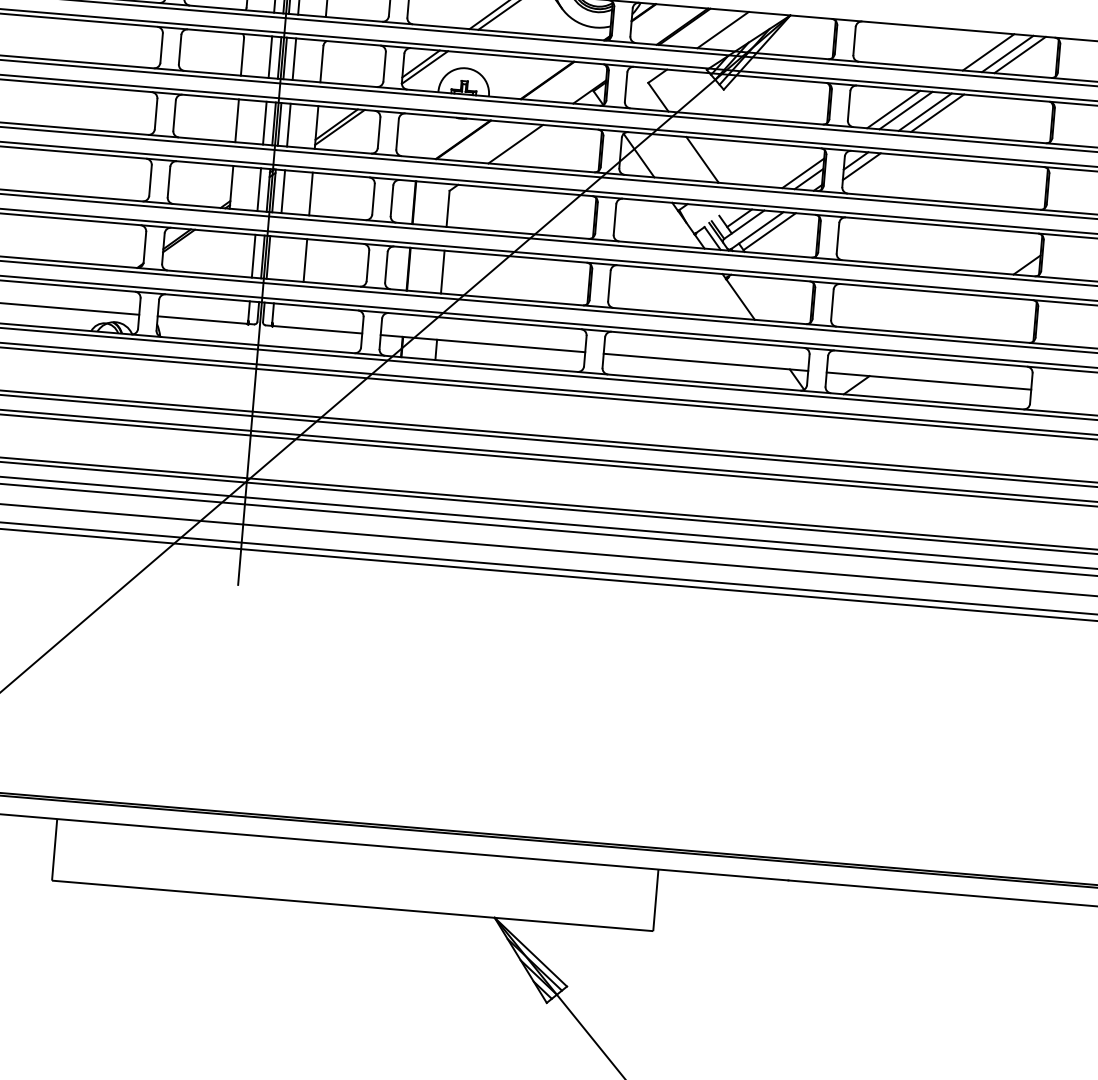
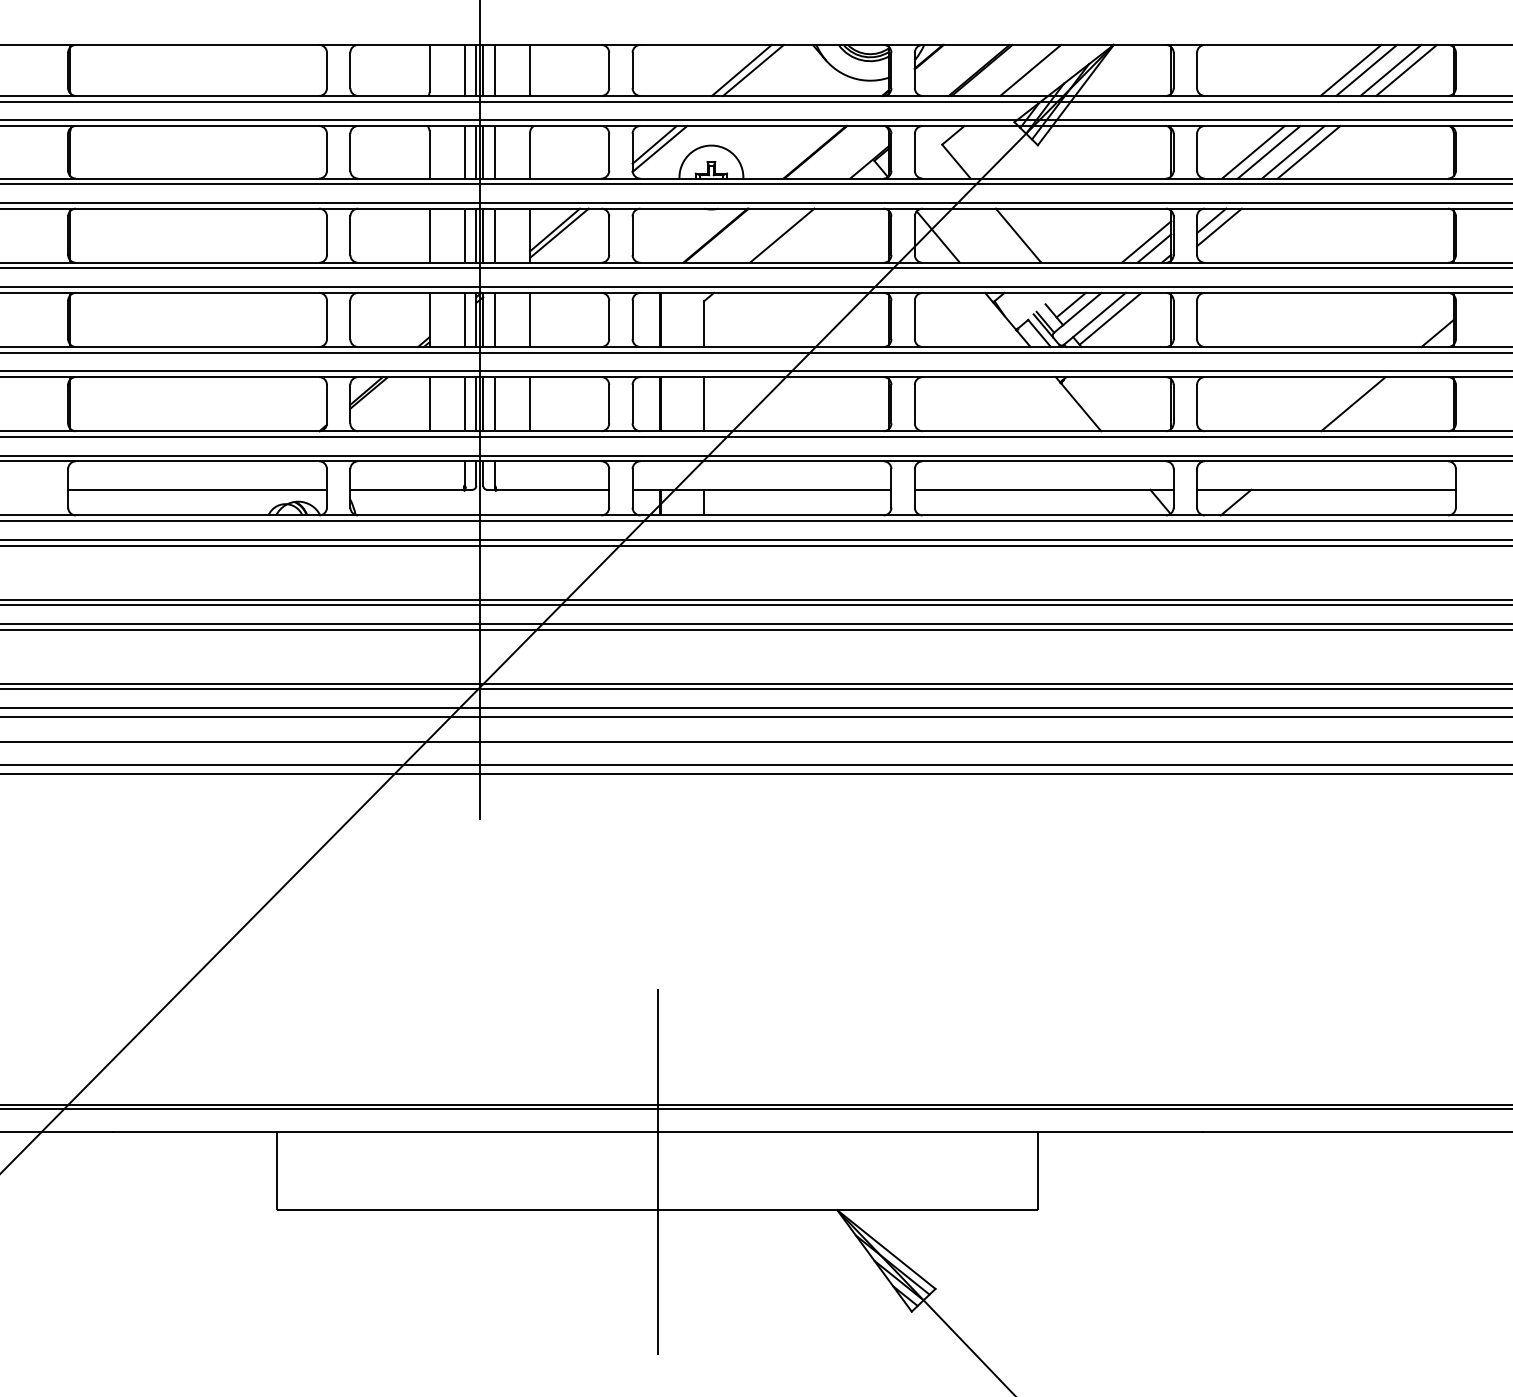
line: (975, 50) -> (1350, 69), added
line: (225, 254) -> (429, 404), added
line: (278, 258) -> (495, 404), added
line: (955, 315) -> (1353, 404), added
line: (355, 875) -> (657, 1171), added

